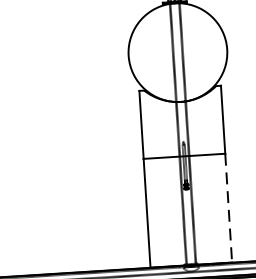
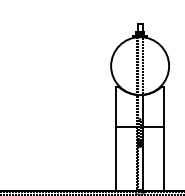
line: (229, 208) -> (164, 159), dashed -> solid

